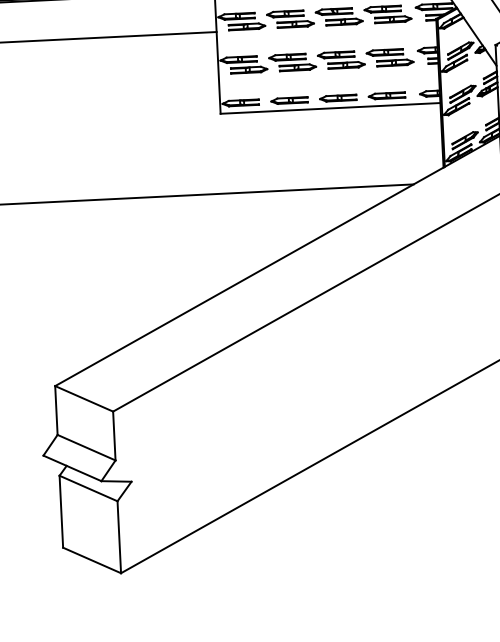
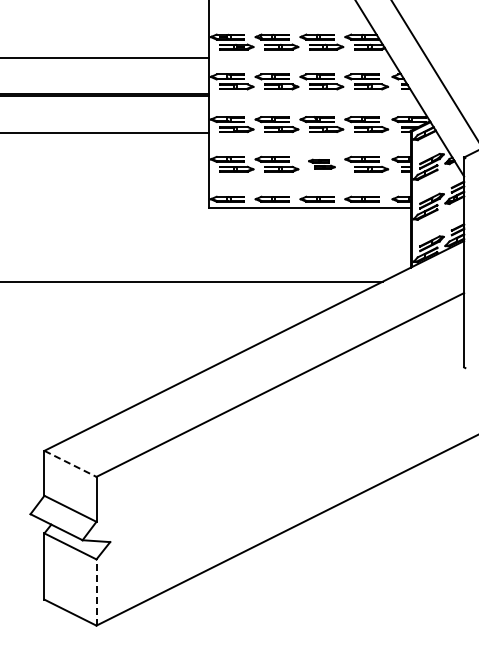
part: (340, 59) -> (321, 163), size x0.6
line: (84, 399) -> (70, 464), solid -> dashed
line: (119, 537) -> (96, 592), solid -> dashed

